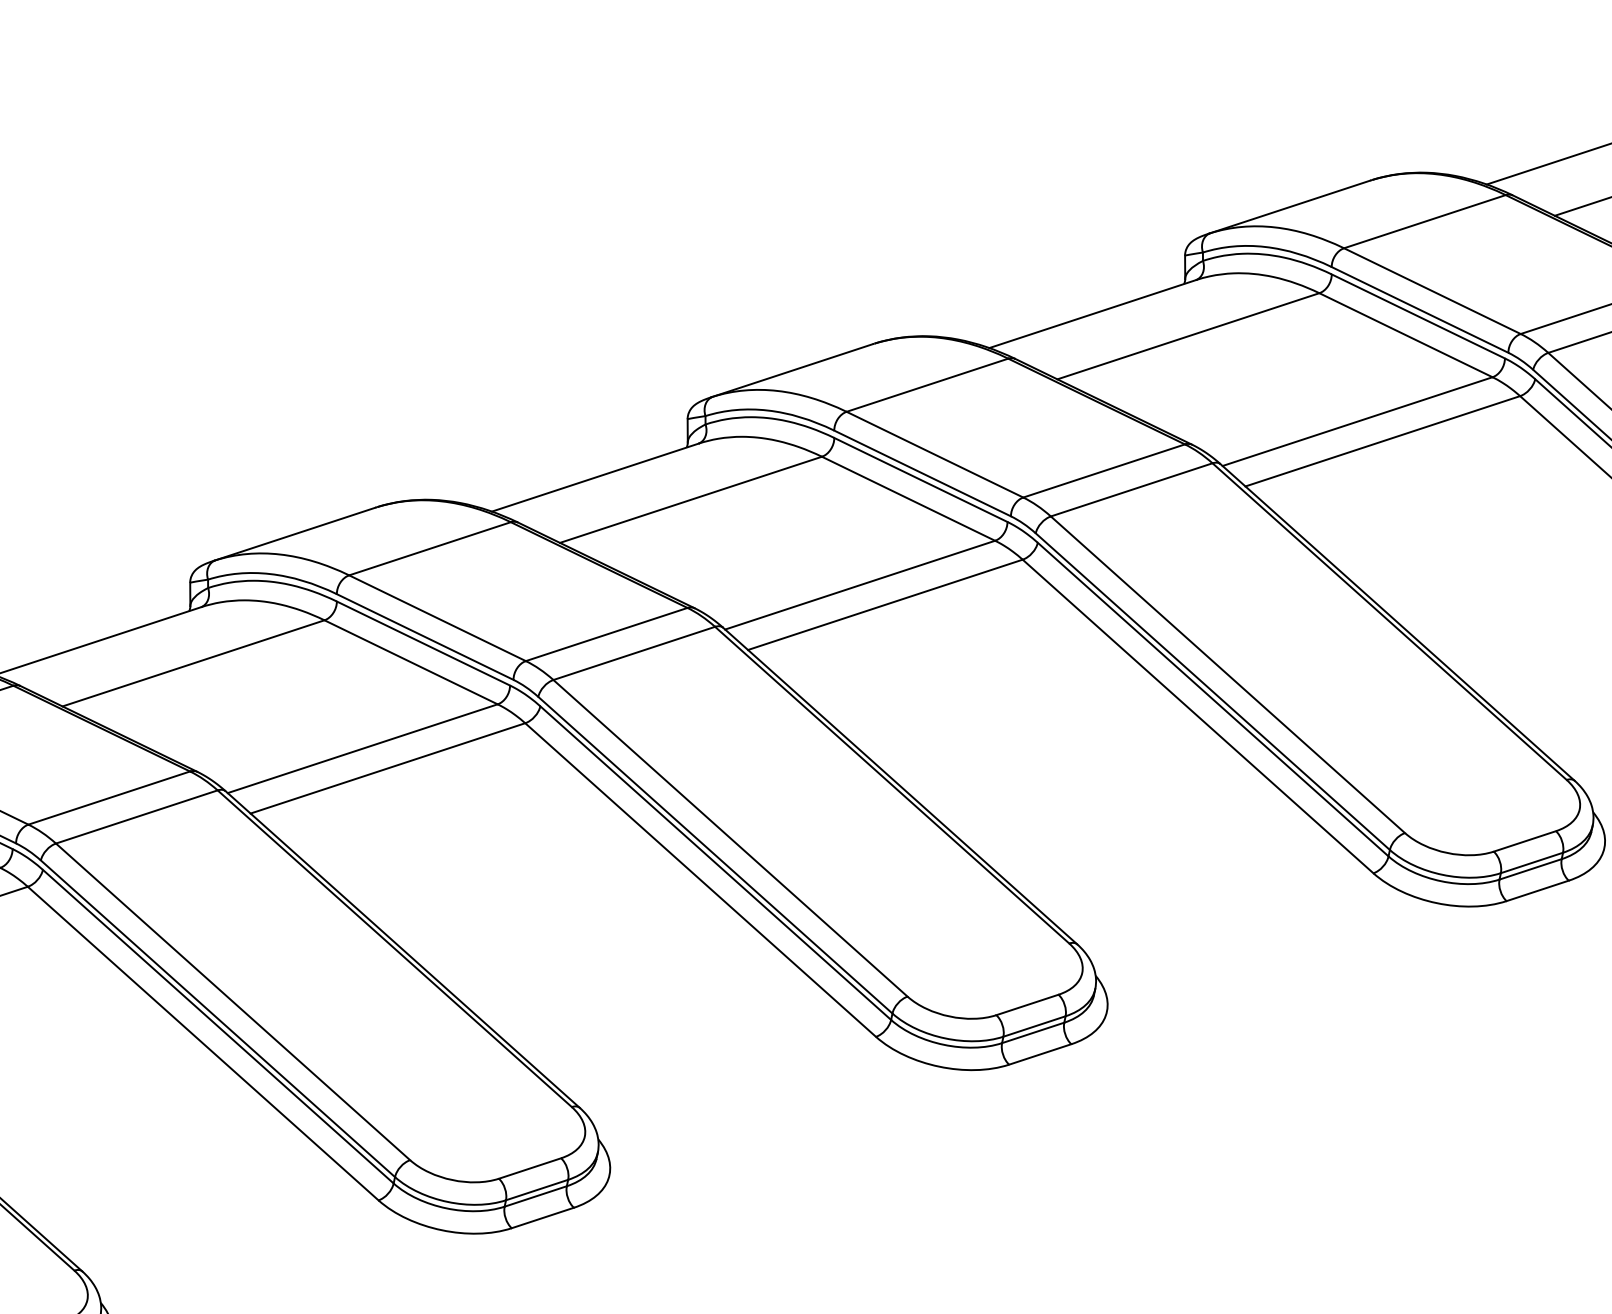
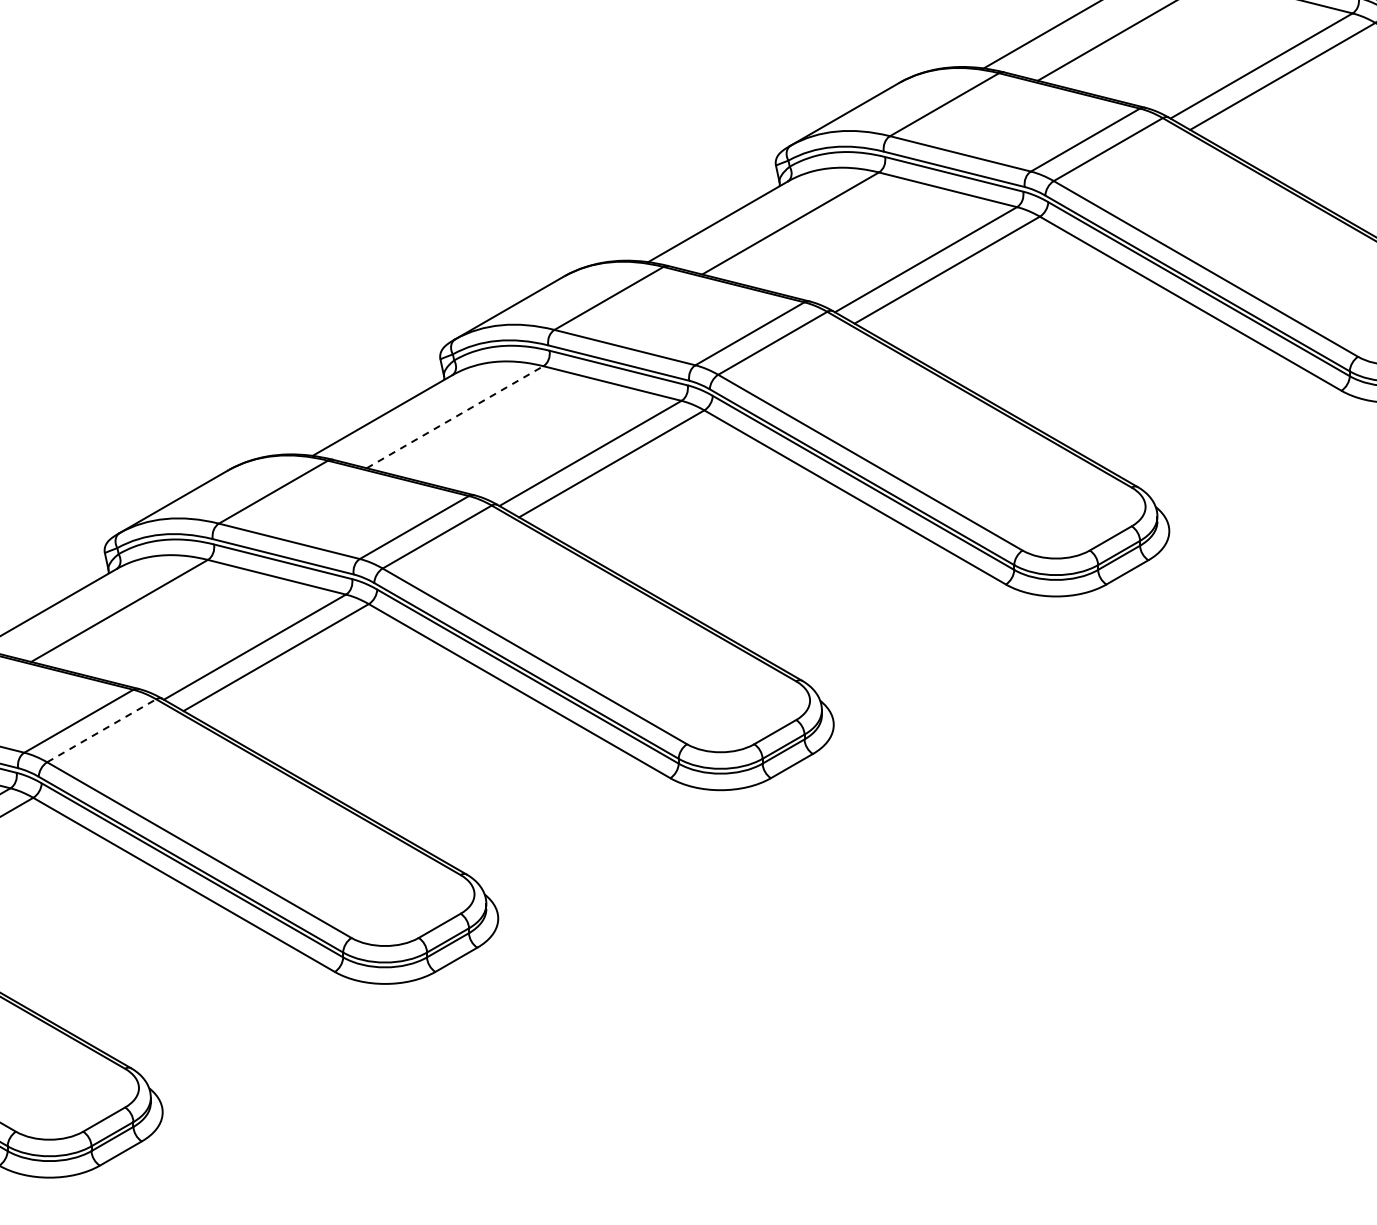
line: (691, 498) -> (455, 416), solid -> dashed
line: (136, 816) -> (101, 730), solid -> dashed

